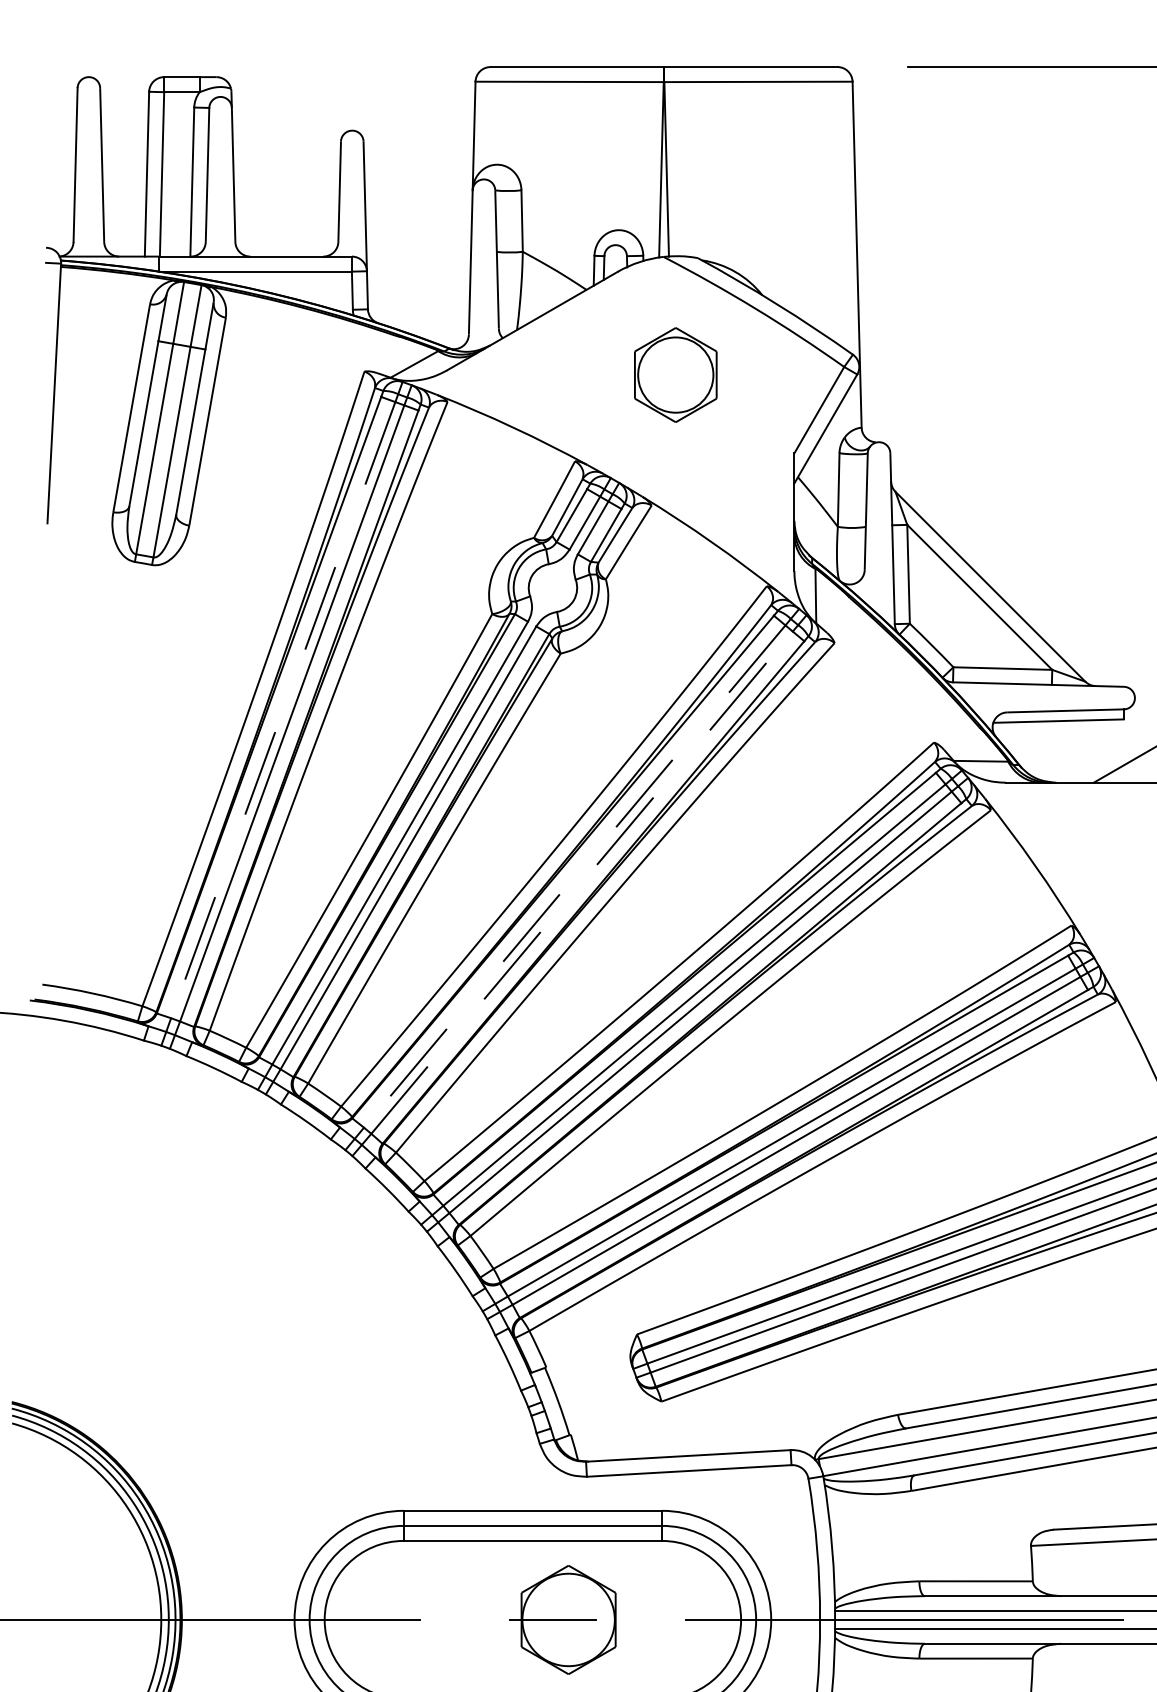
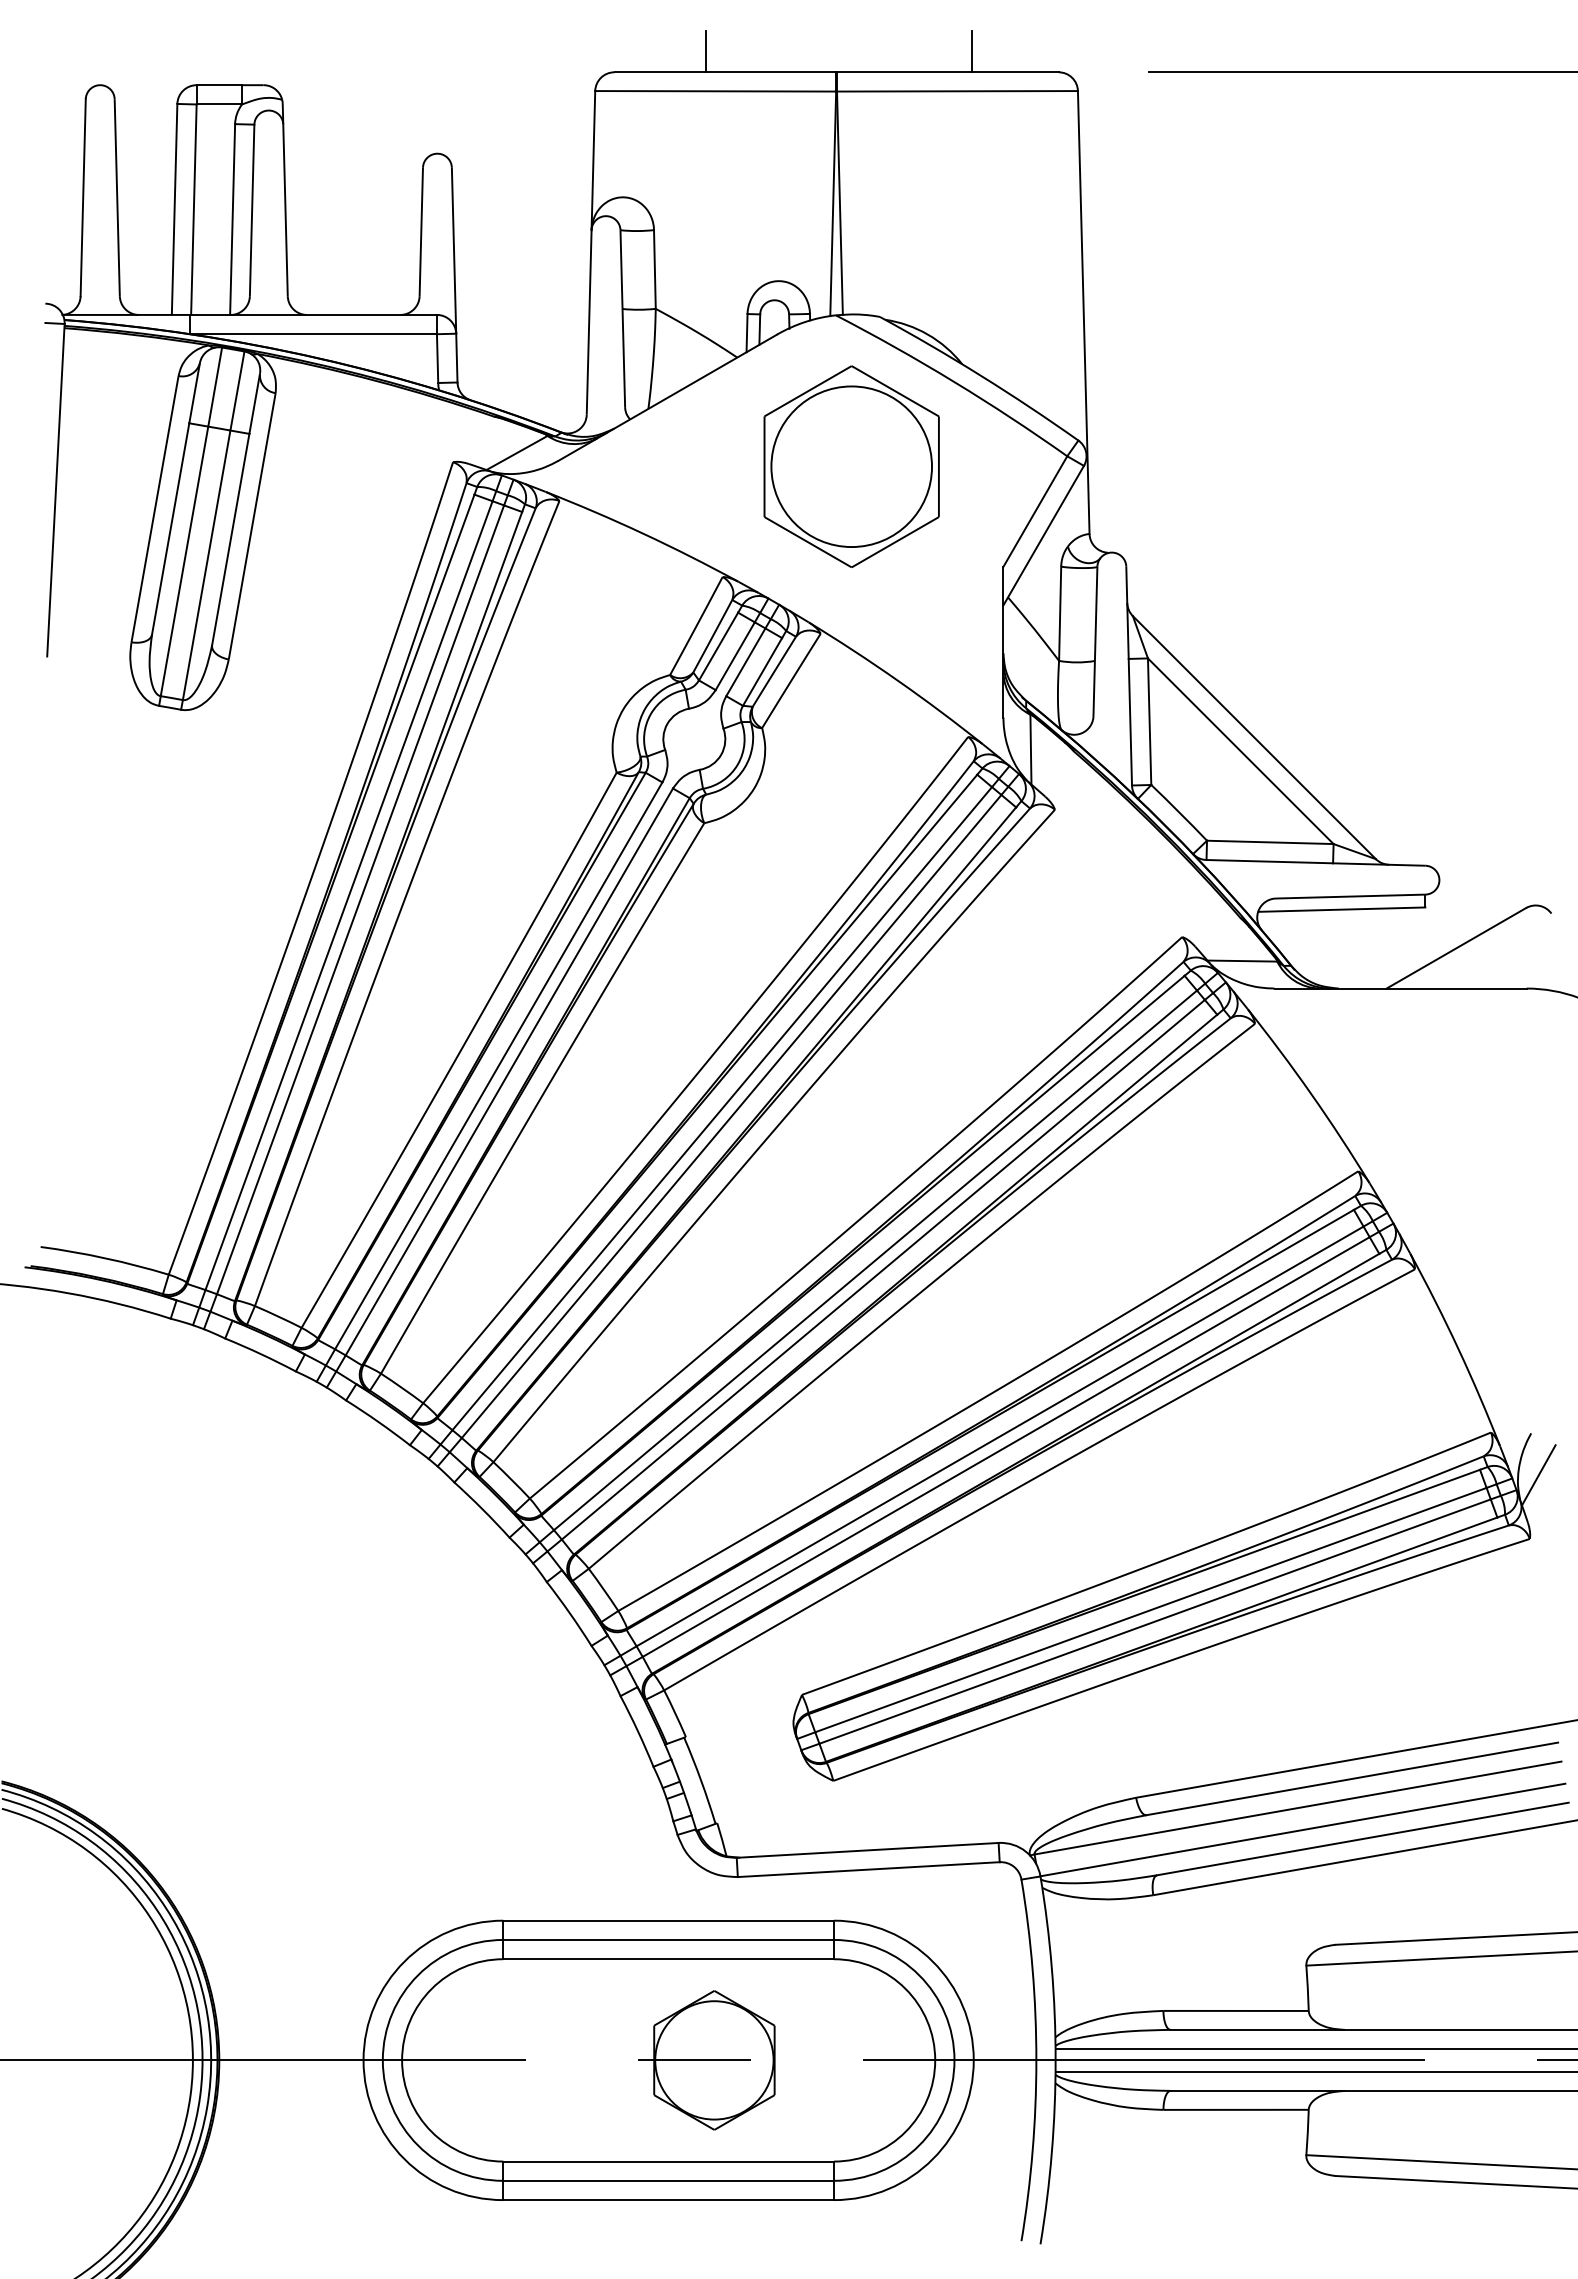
line: (561, 50) -> (705, 51), added
line: (770, 50) -> (972, 51), added
part: (675, 374) -> (851, 466), size x1.67
line: (283, 710) -> (349, 895), dashed -> solid
line: (574, 876) -> (722, 1108), dashed -> solid
line: (581, 882) -> (731, 1116), dashed -> solid

